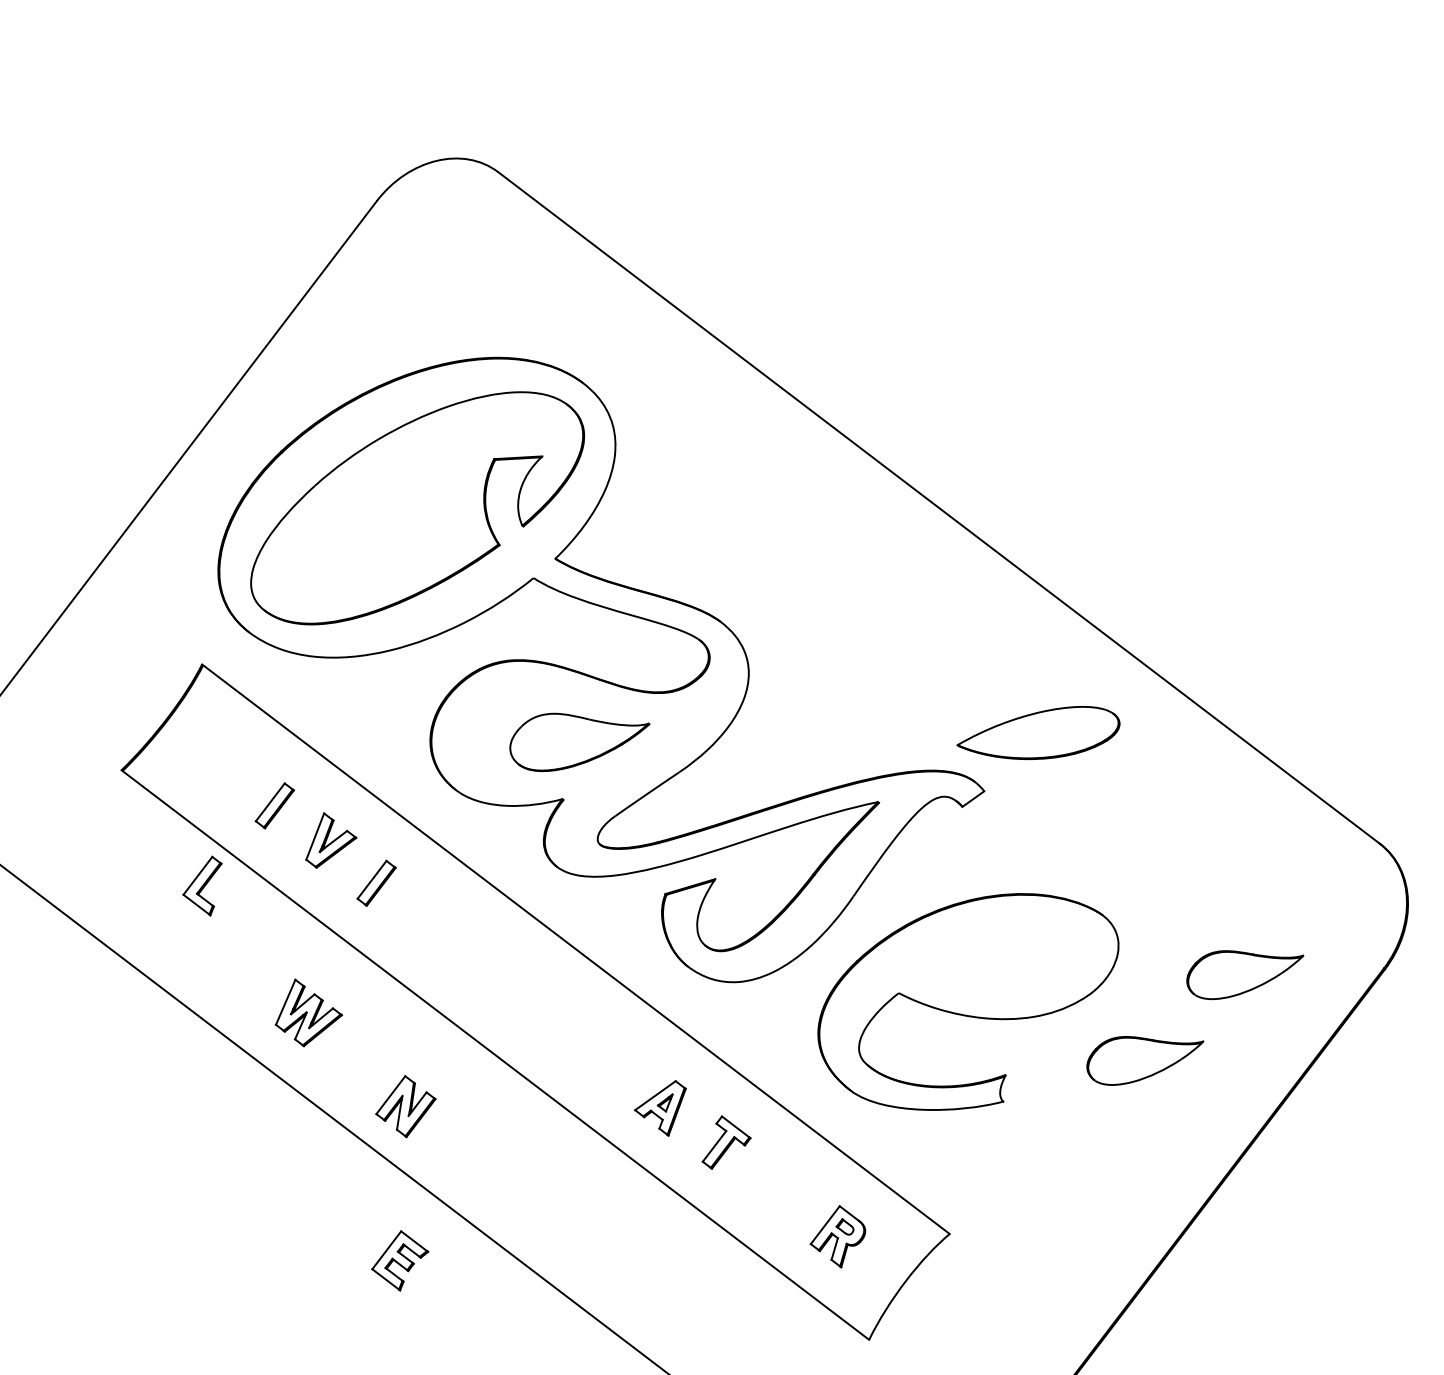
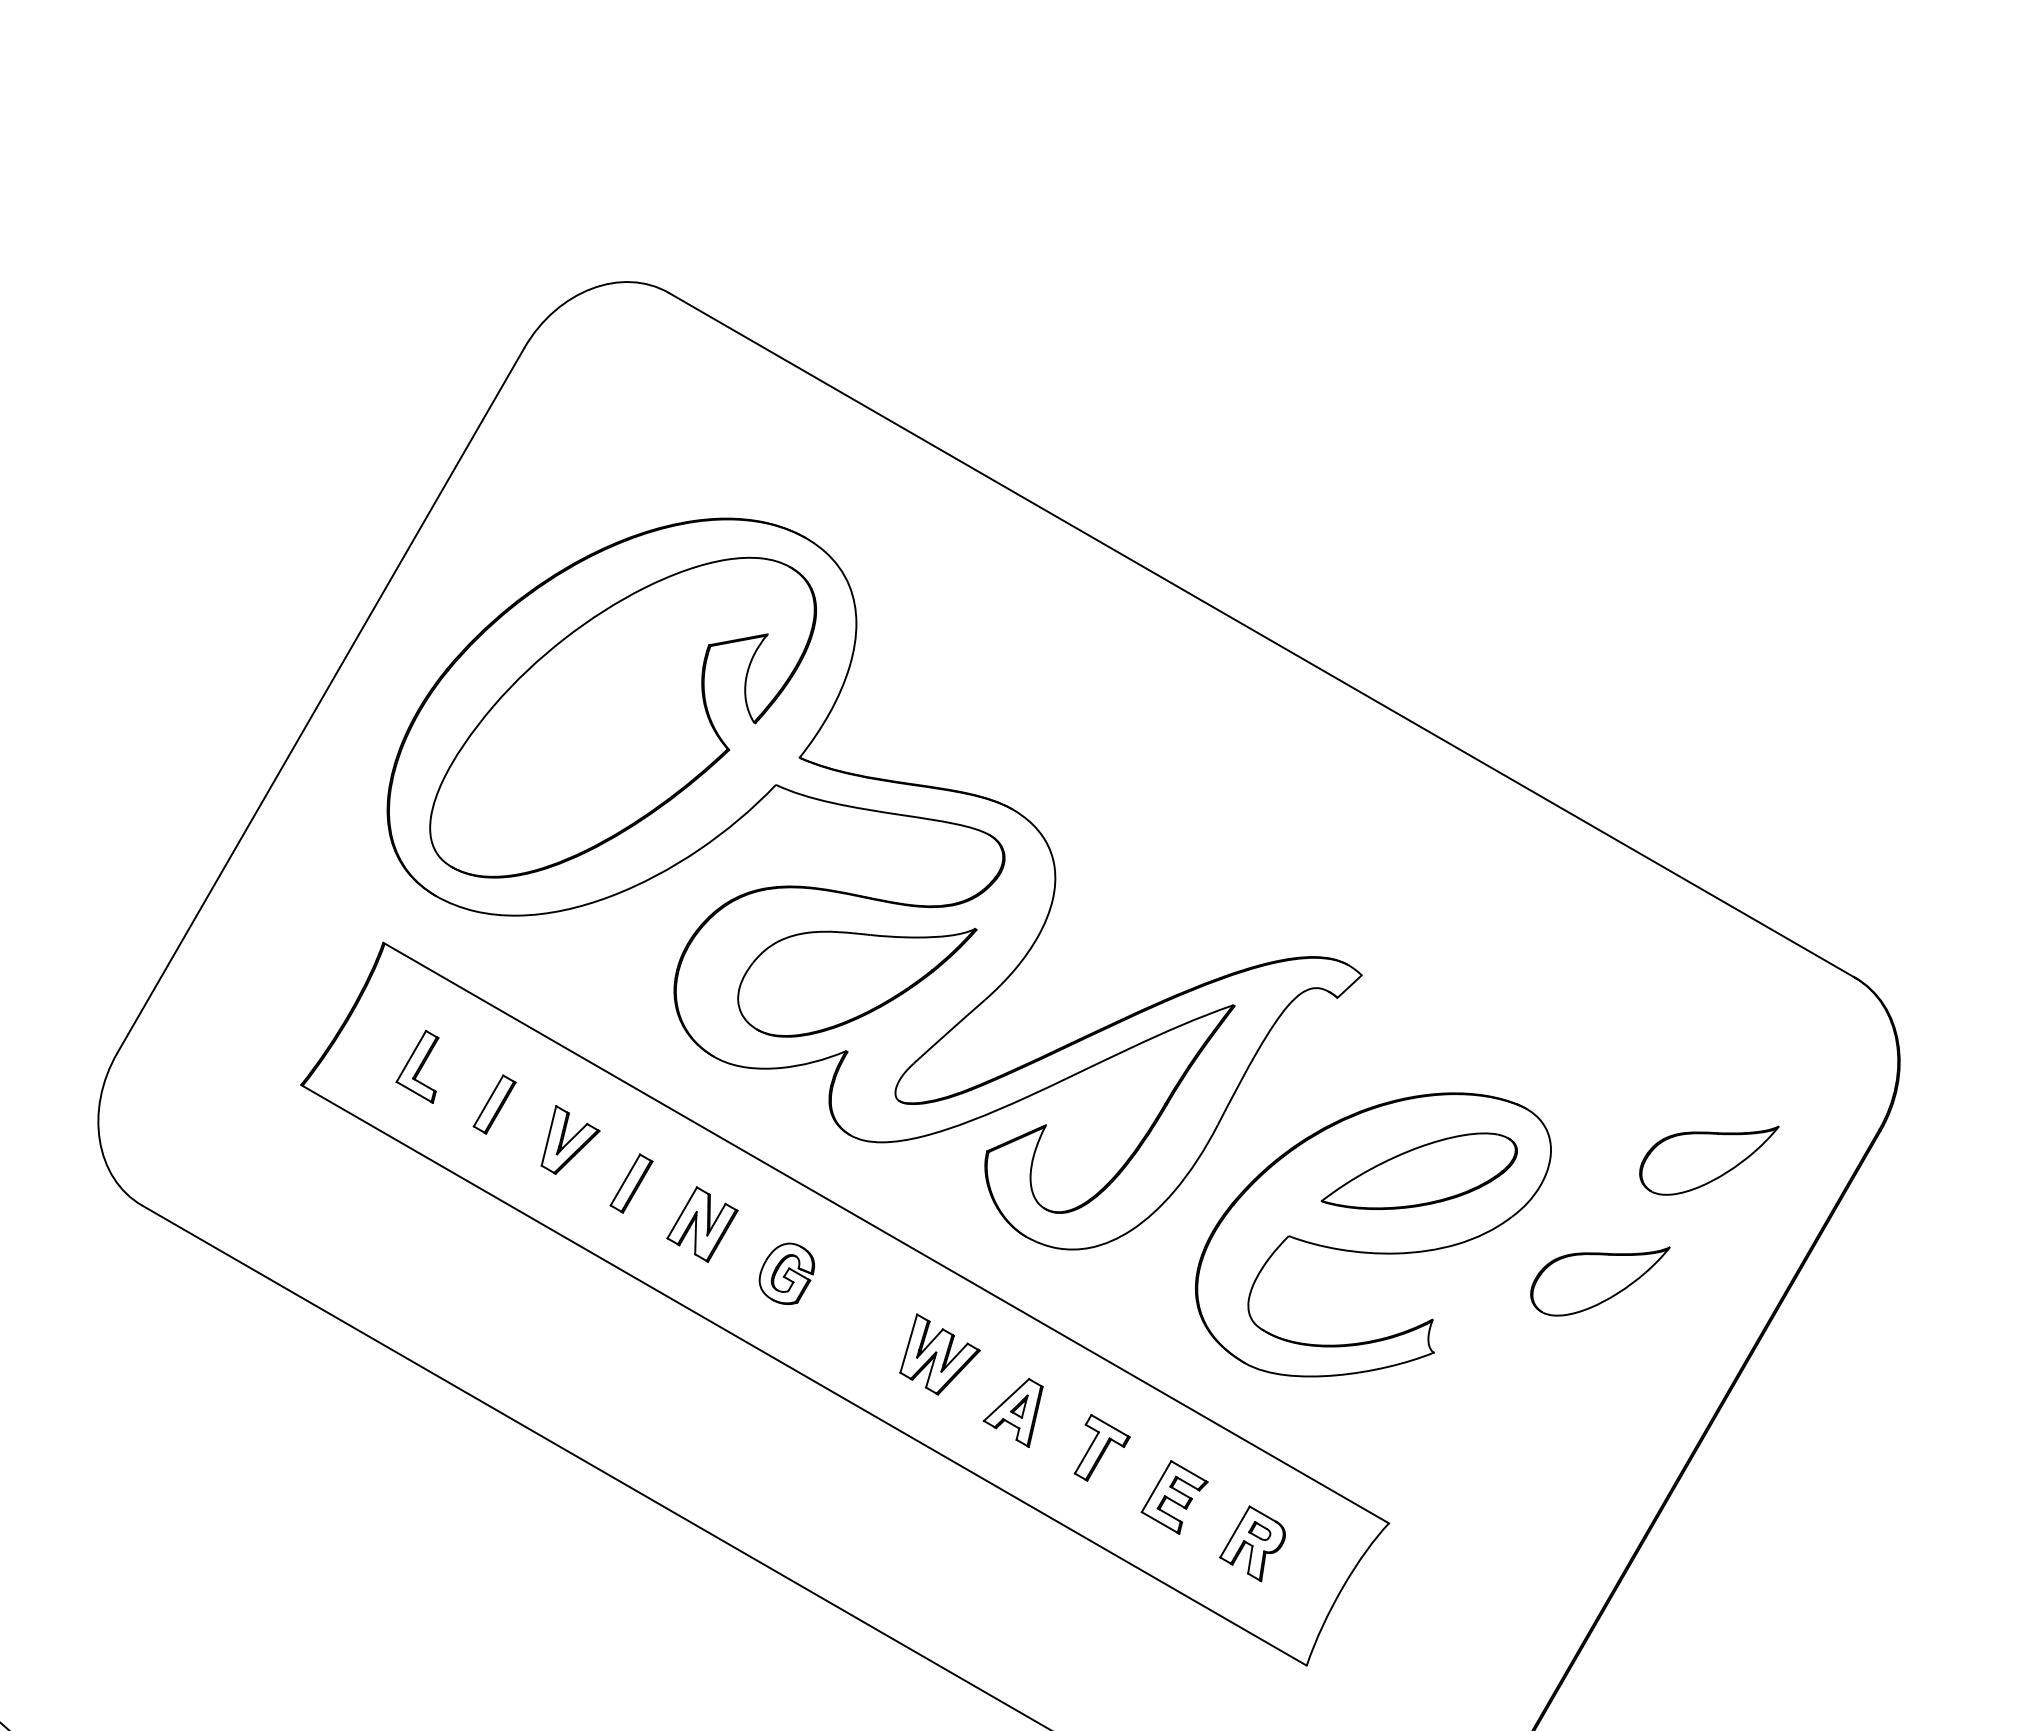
part: (1038, 731) -> (1418, 1171), moved
part: (578, 745) -> (857, 982), size x1.43
part: (201, 884) -> (417, 1066), moved
part: (491, 971) -> (786, 1273), added
part: (309, 1014) -> (939, 1354), moved
part: (405, 1106) -> (702, 1224), moved
part: (400, 1260) -> (1174, 1497), moved

